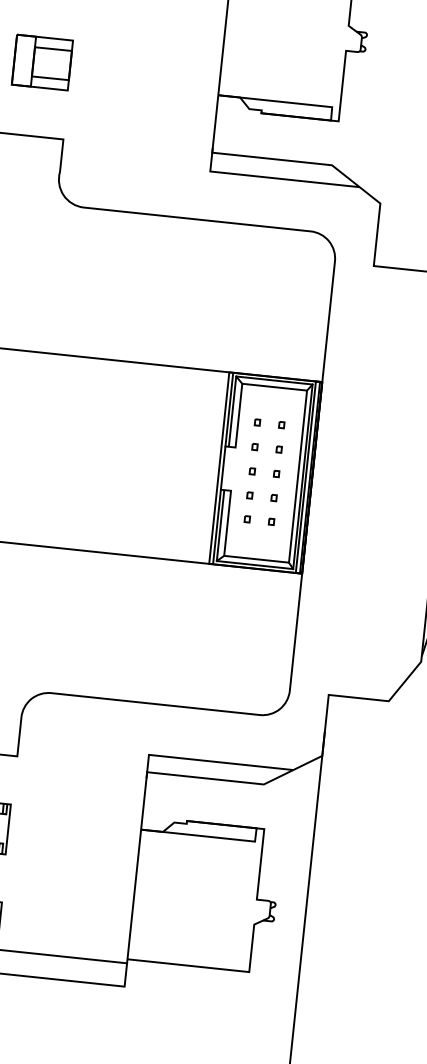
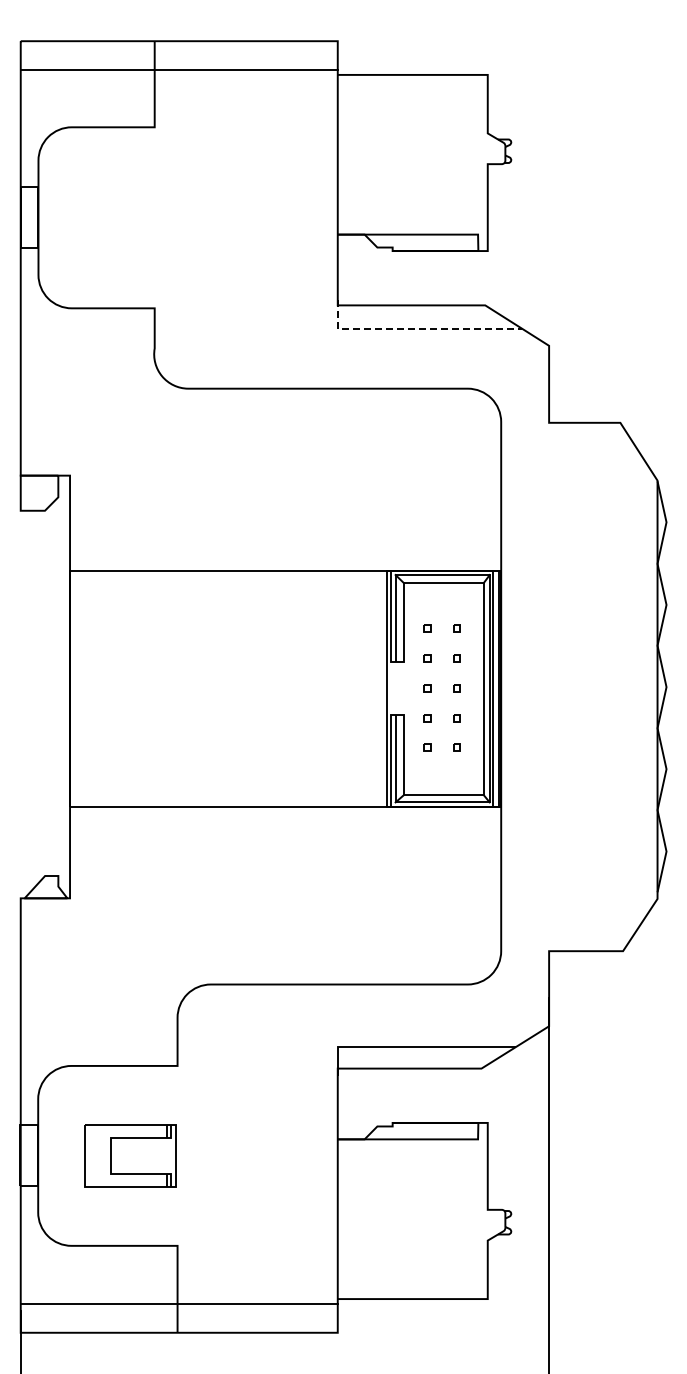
part: (42, 62) -> (119, 217), removed
line: (272, 177) -> (414, 328), solid -> dashed
line: (223, 467) -> (391, 687), removed

